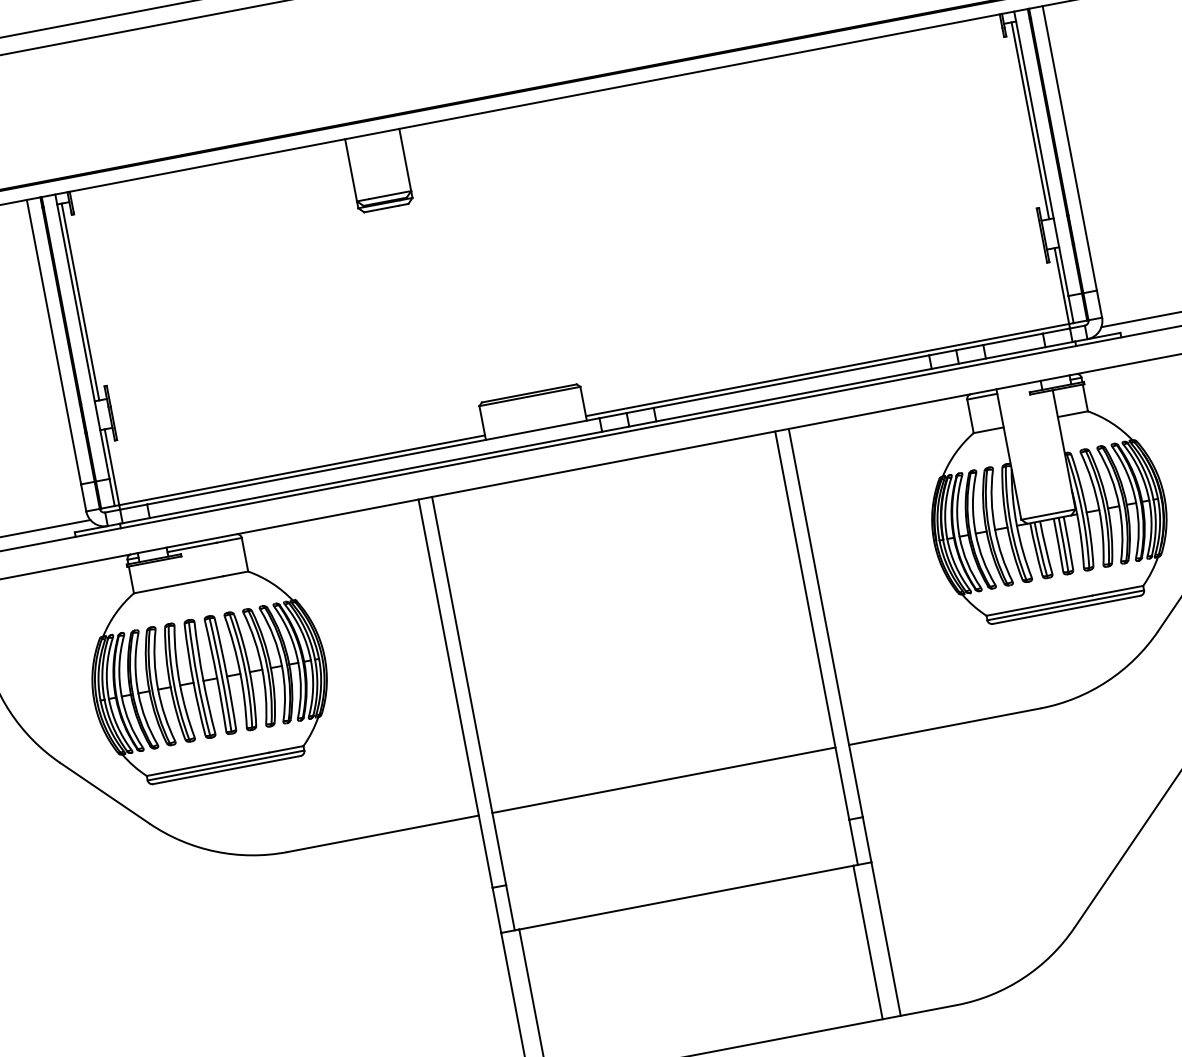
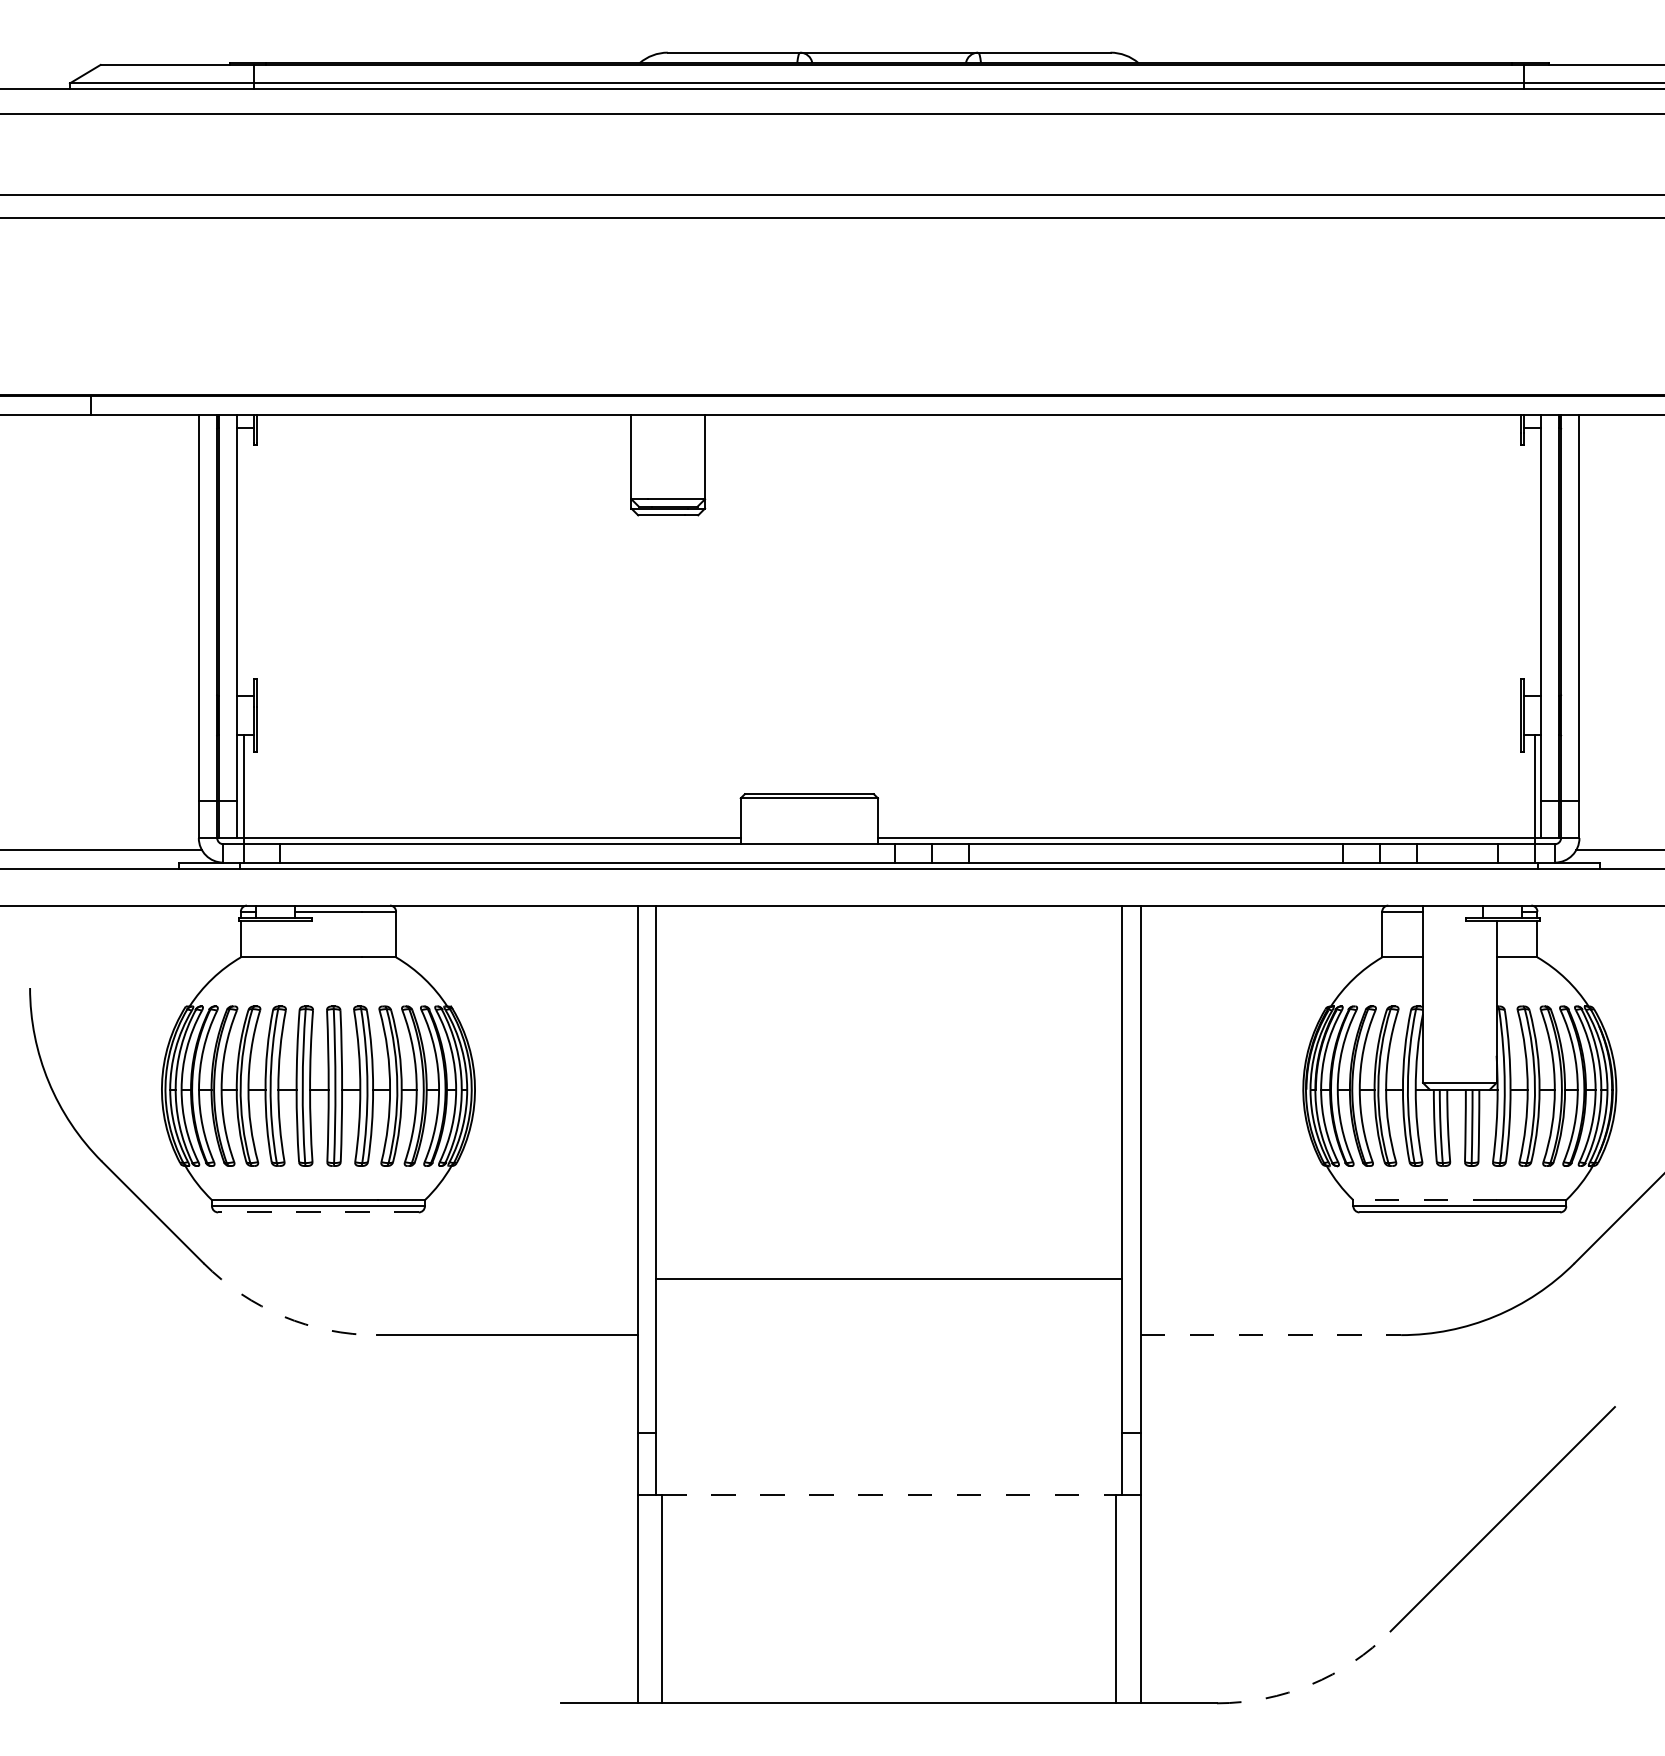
line: (1030, 120) -> (1534, 561), removed
line: (80, 301) -> (243, 561), removed
line: (1038, 606) -> (1424, 1200), solid -> dashed
line: (945, 726) -> (1271, 1335), solid -> dashed
line: (226, 770) -> (317, 1212), solid -> dashed
line: (663, 780) -> (888, 1279), moved
arc: (215, 851) -> (283, 1316), solid -> dashed
line: (686, 897) -> (889, 1494), solid -> dashed
arc: (1022, 978) -> (1310, 1684), solid -> dashed

